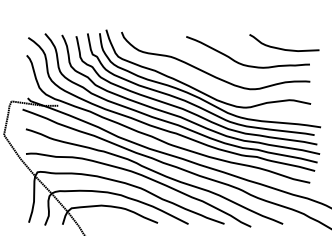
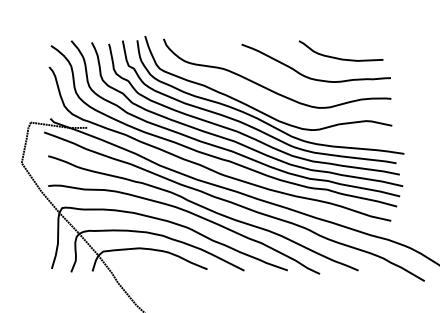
curve: (282, 48) -> (338, 57), moved

